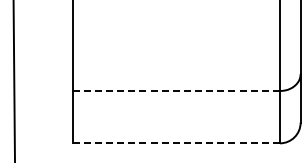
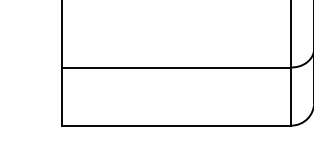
line: (176, 91) -> (176, 68), dashed -> solid
line: (176, 143) -> (176, 125), dashed -> solid

